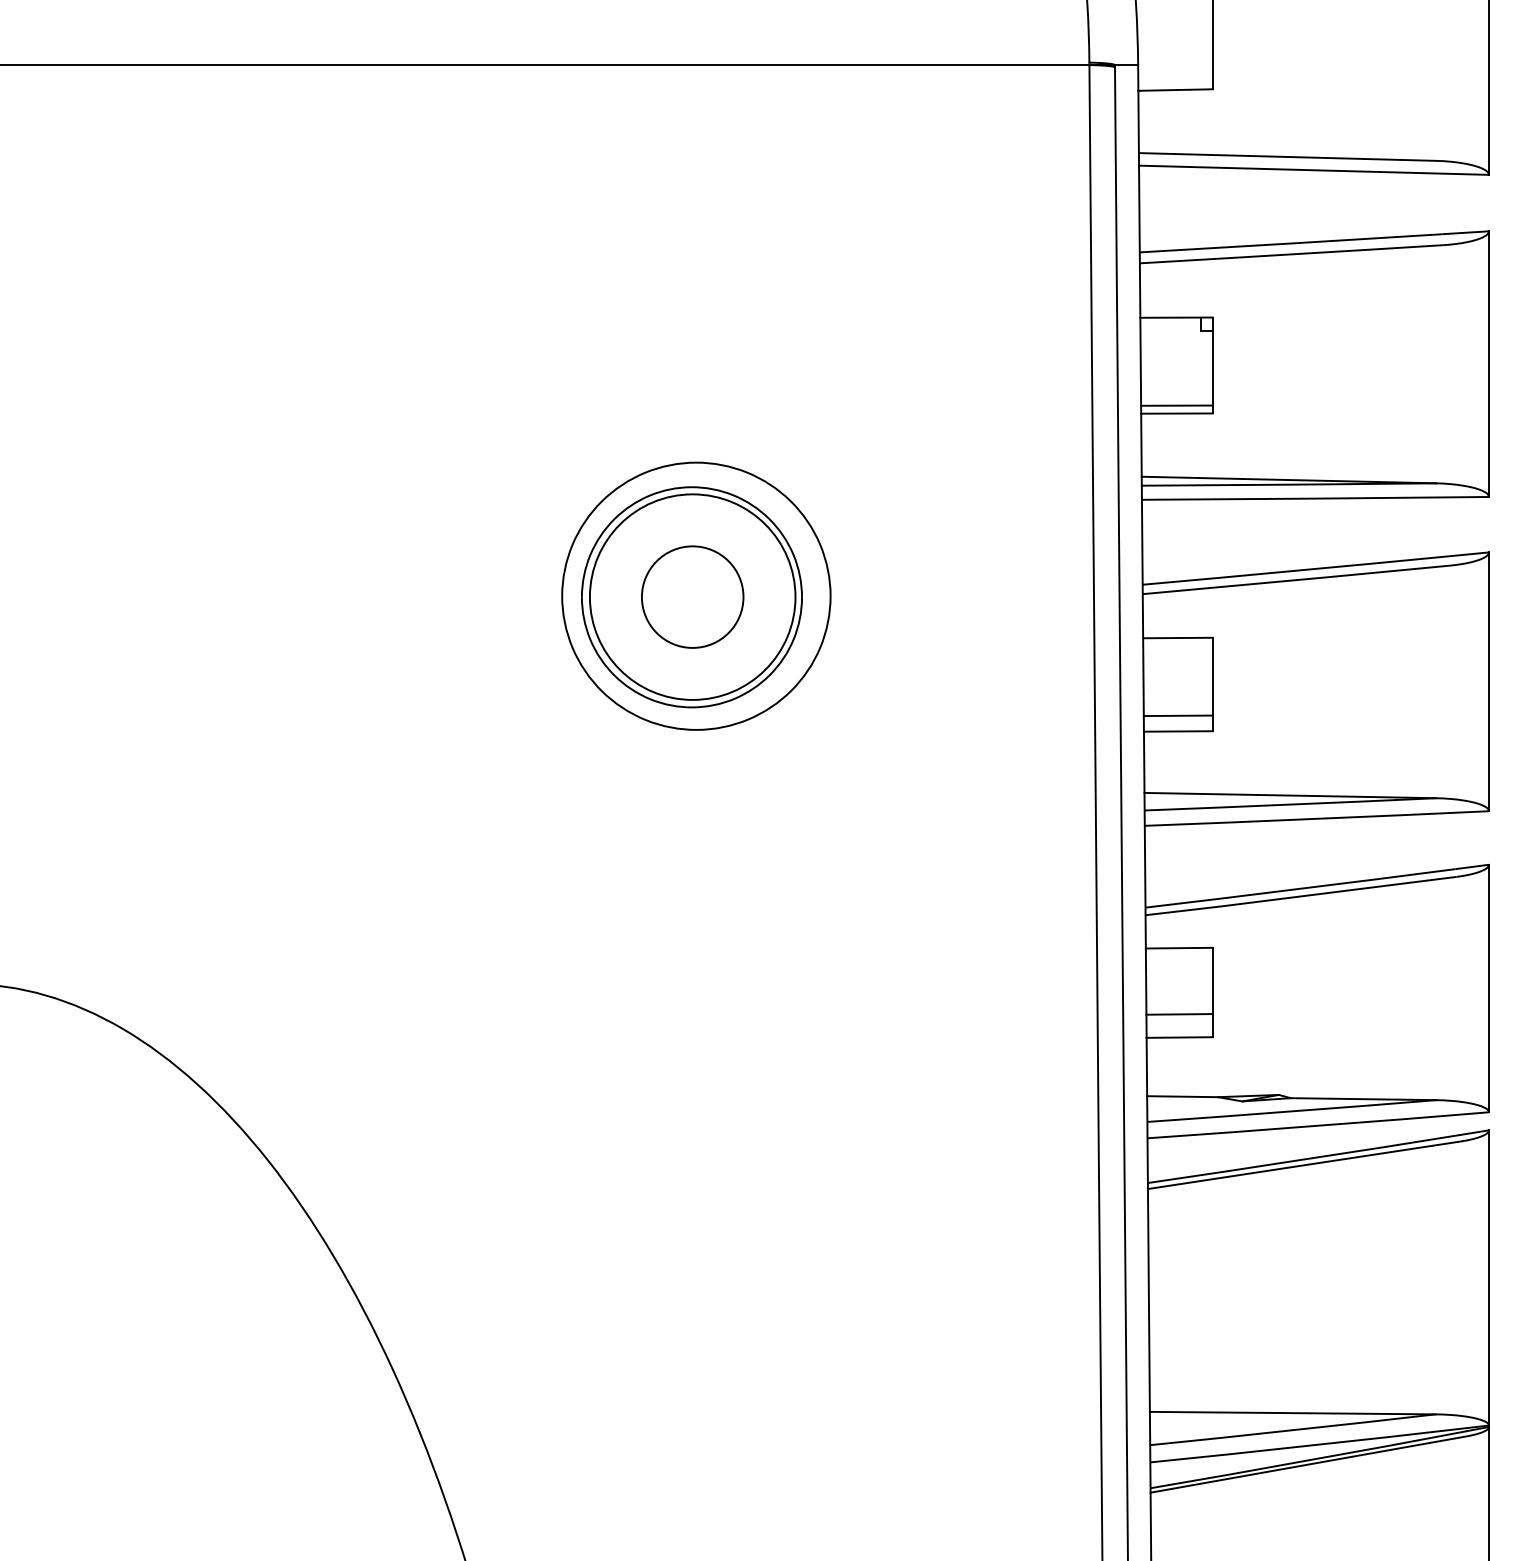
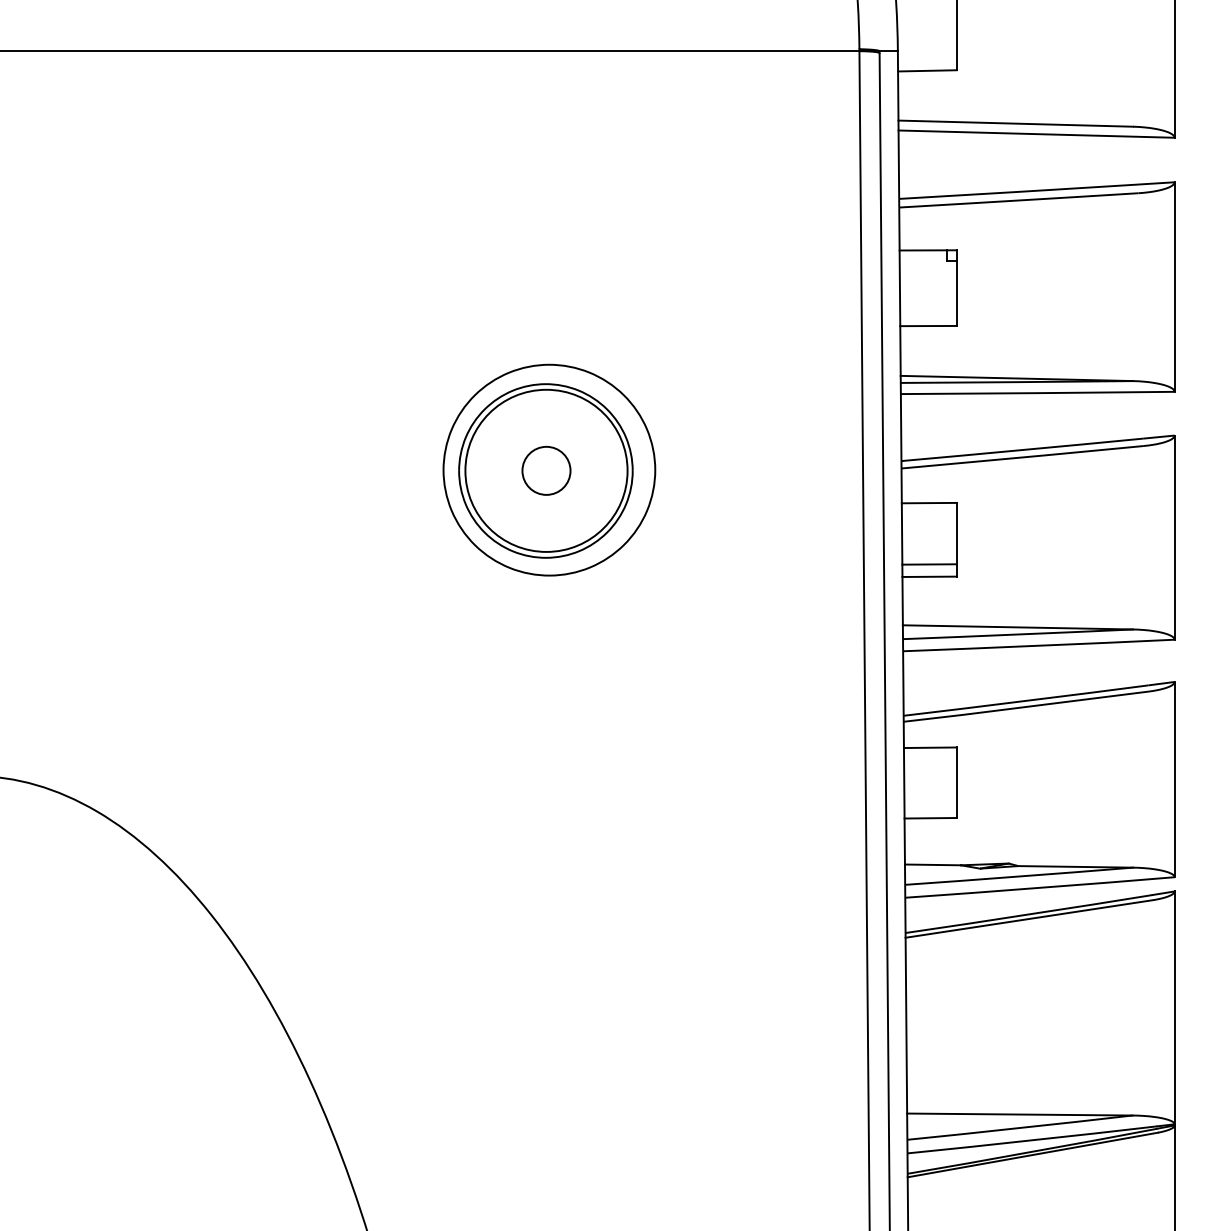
line: (1176, 405) -> (928, 319), removed
circle: (692, 596) -> (546, 470), size x0.6
line: (1179, 1013) -> (930, 799), removed

